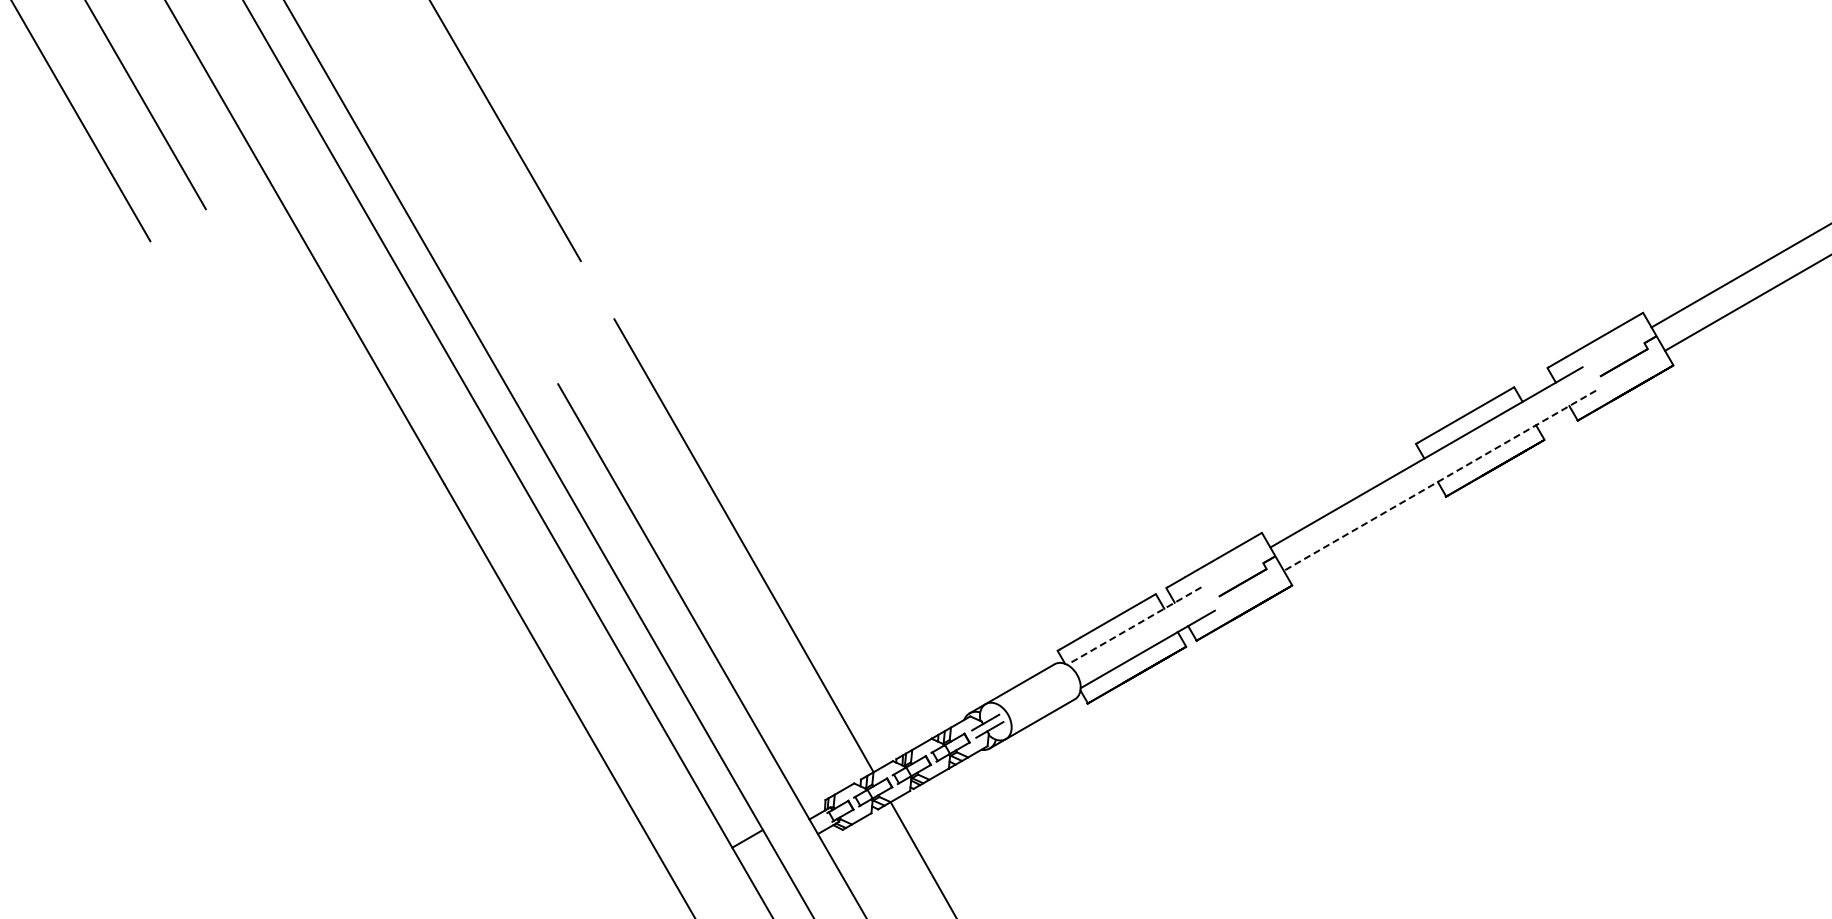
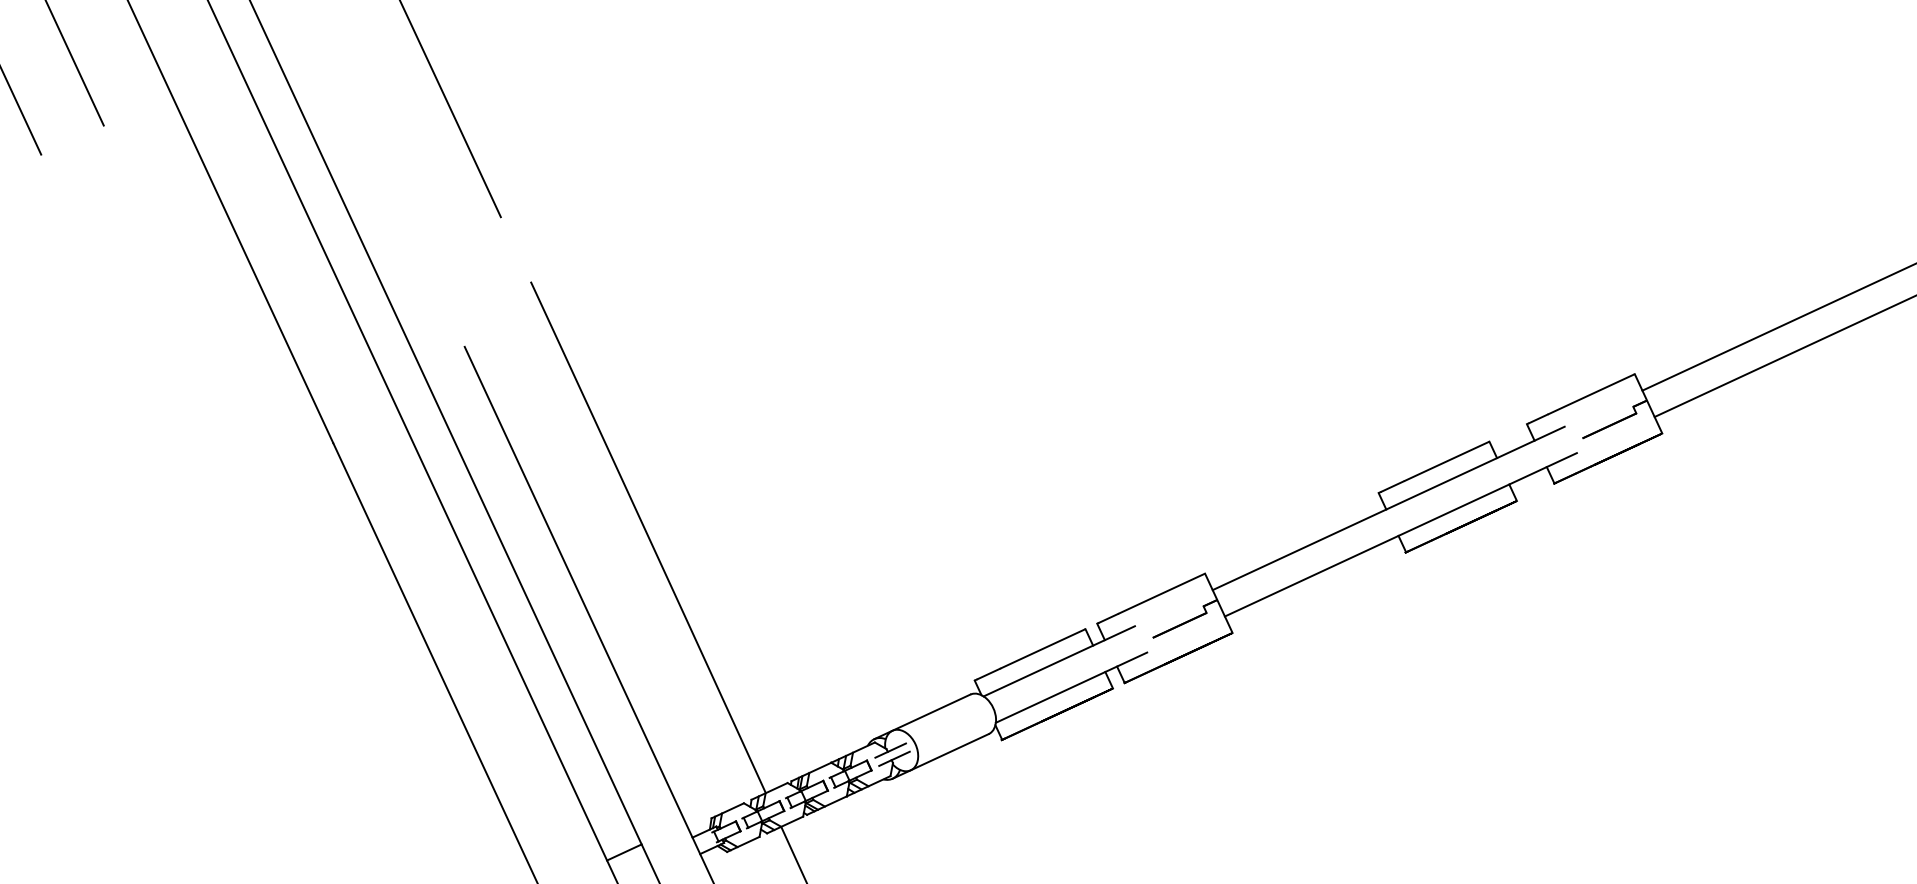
line: (1439, 481) -> (1400, 535), dashed -> solid
line: (1133, 626) -> (1058, 661), dashed -> solid

